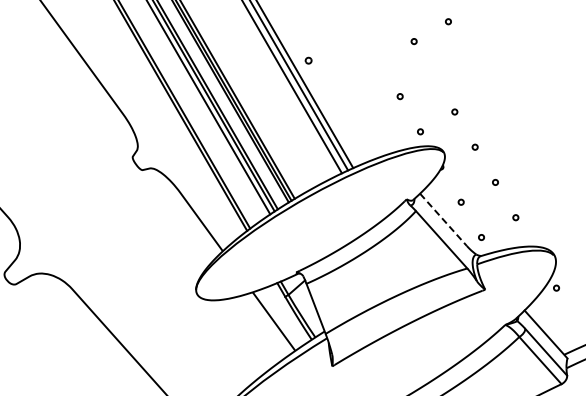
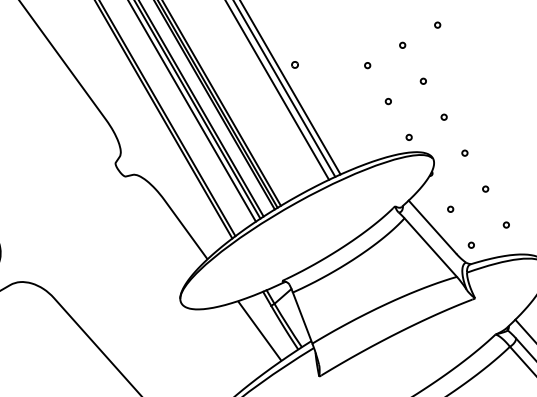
circle: (379, 60) -> (367, 64), added
circle: (434, 76) -> (423, 81), added
line: (443, 220) -> (432, 227), dashed -> solid

